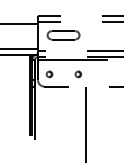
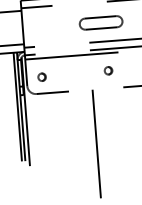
part: (63, 35) -> (101, 23), moved
part: (78, 74) -> (108, 70), moved

